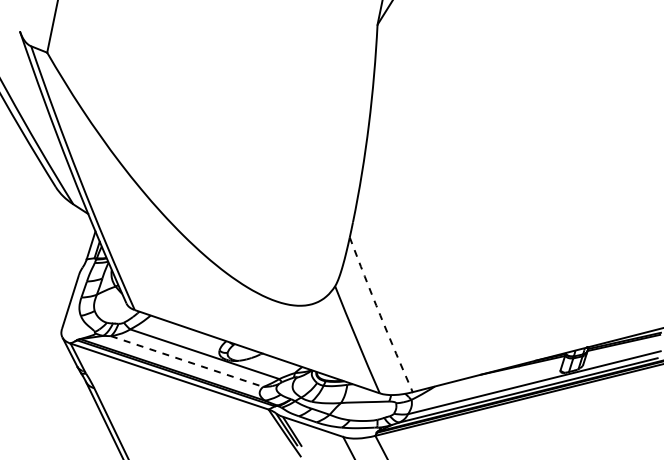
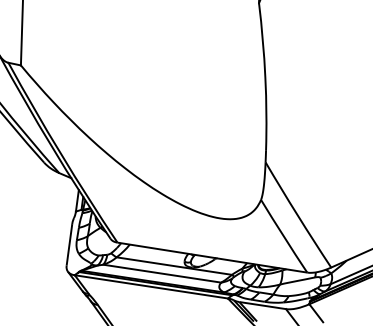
arc: (380, 315) -> (297, 215), dashed -> solid
line: (187, 361) -> (162, 273), dashed -> solid

